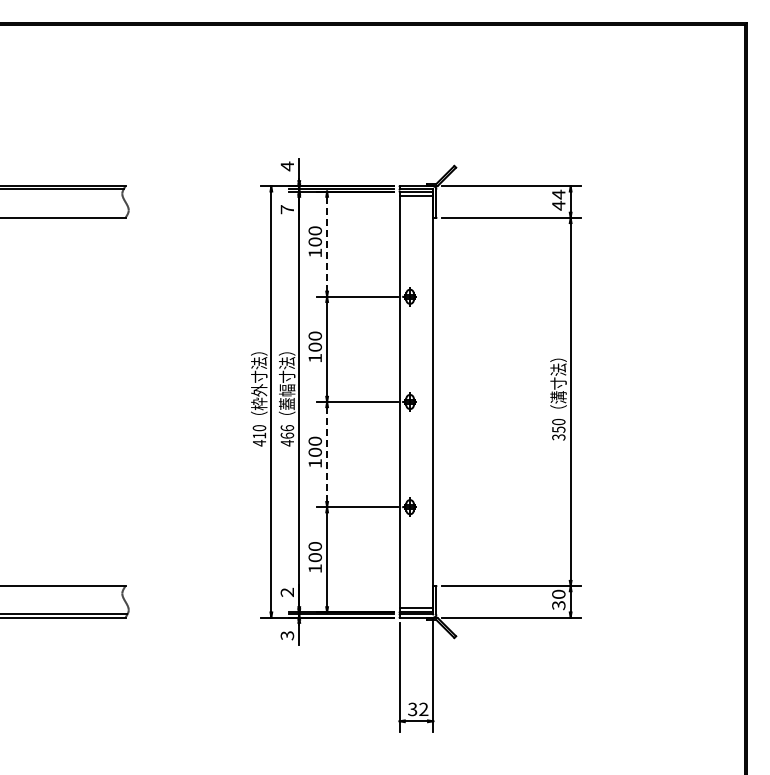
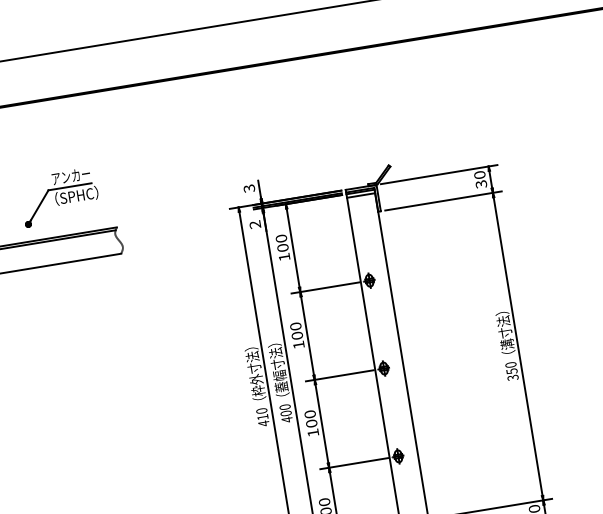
part: (64, 139) -> (59, 196), added
text: (287, 166) -> (249, 188), 4 -> 3
text: (558, 199) -> (480, 179), 44 -> 30
text: (286, 209) -> (254, 224), 7 -> 2
line: (327, 243) -> (293, 247), dashed -> solid
text: (286, 431) -> (284, 410), 466 -> 400
line: (327, 455) -> (322, 424), dashed -> solid

